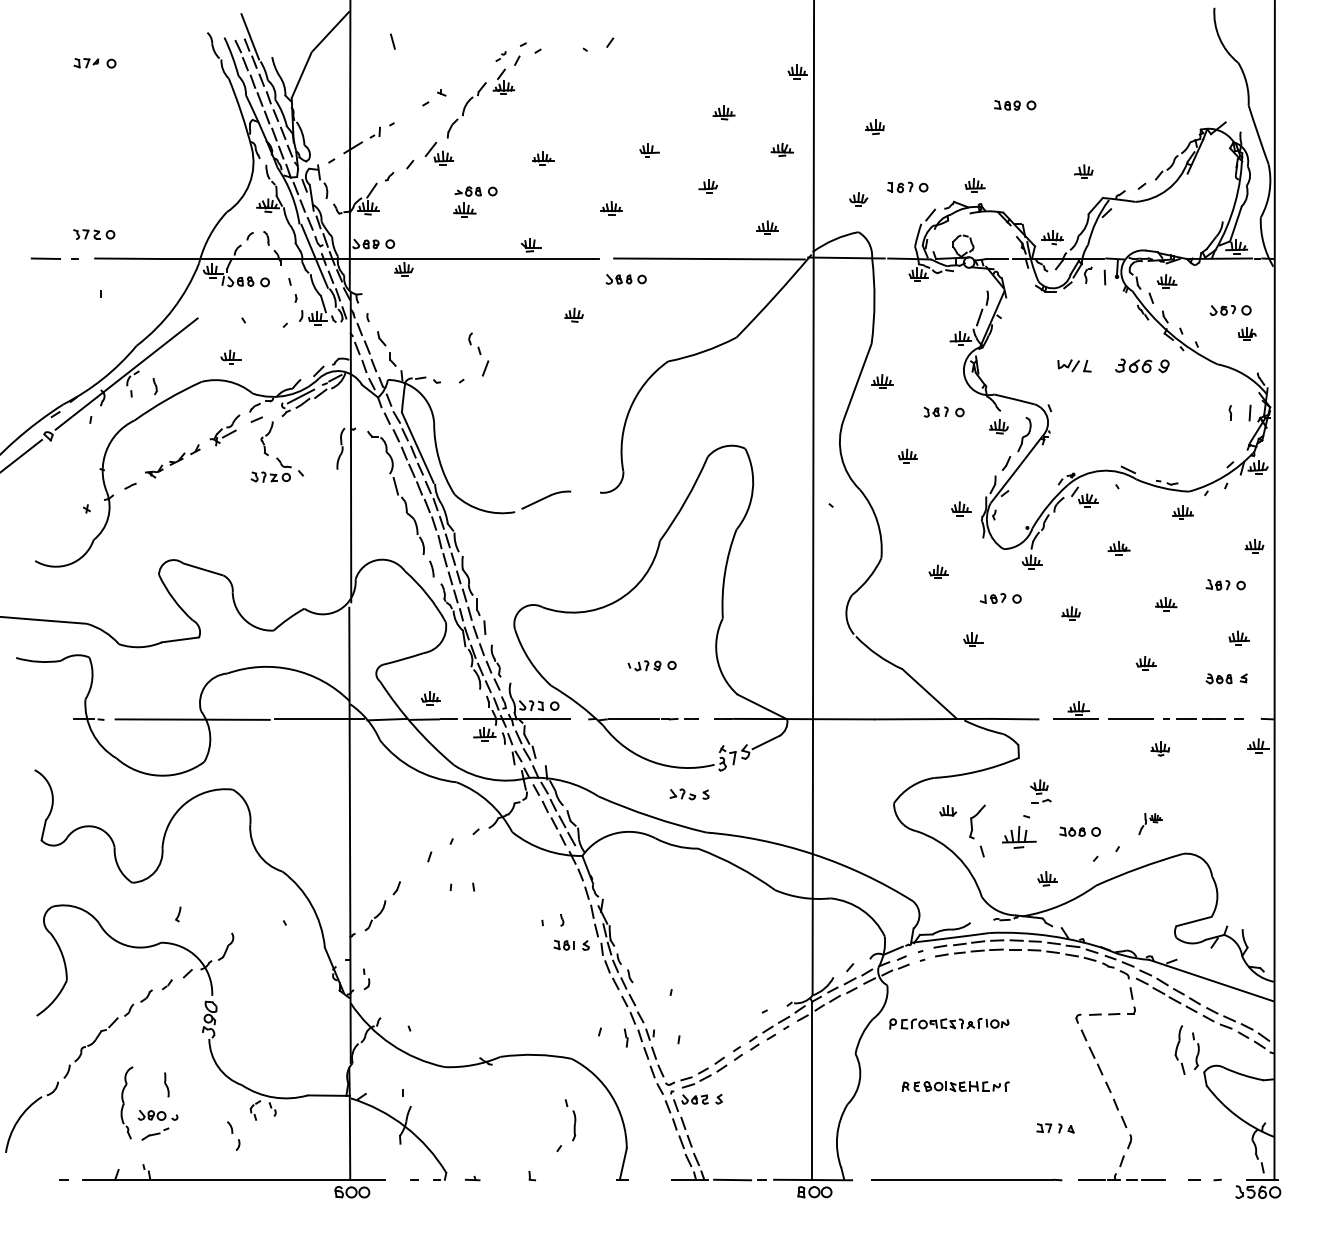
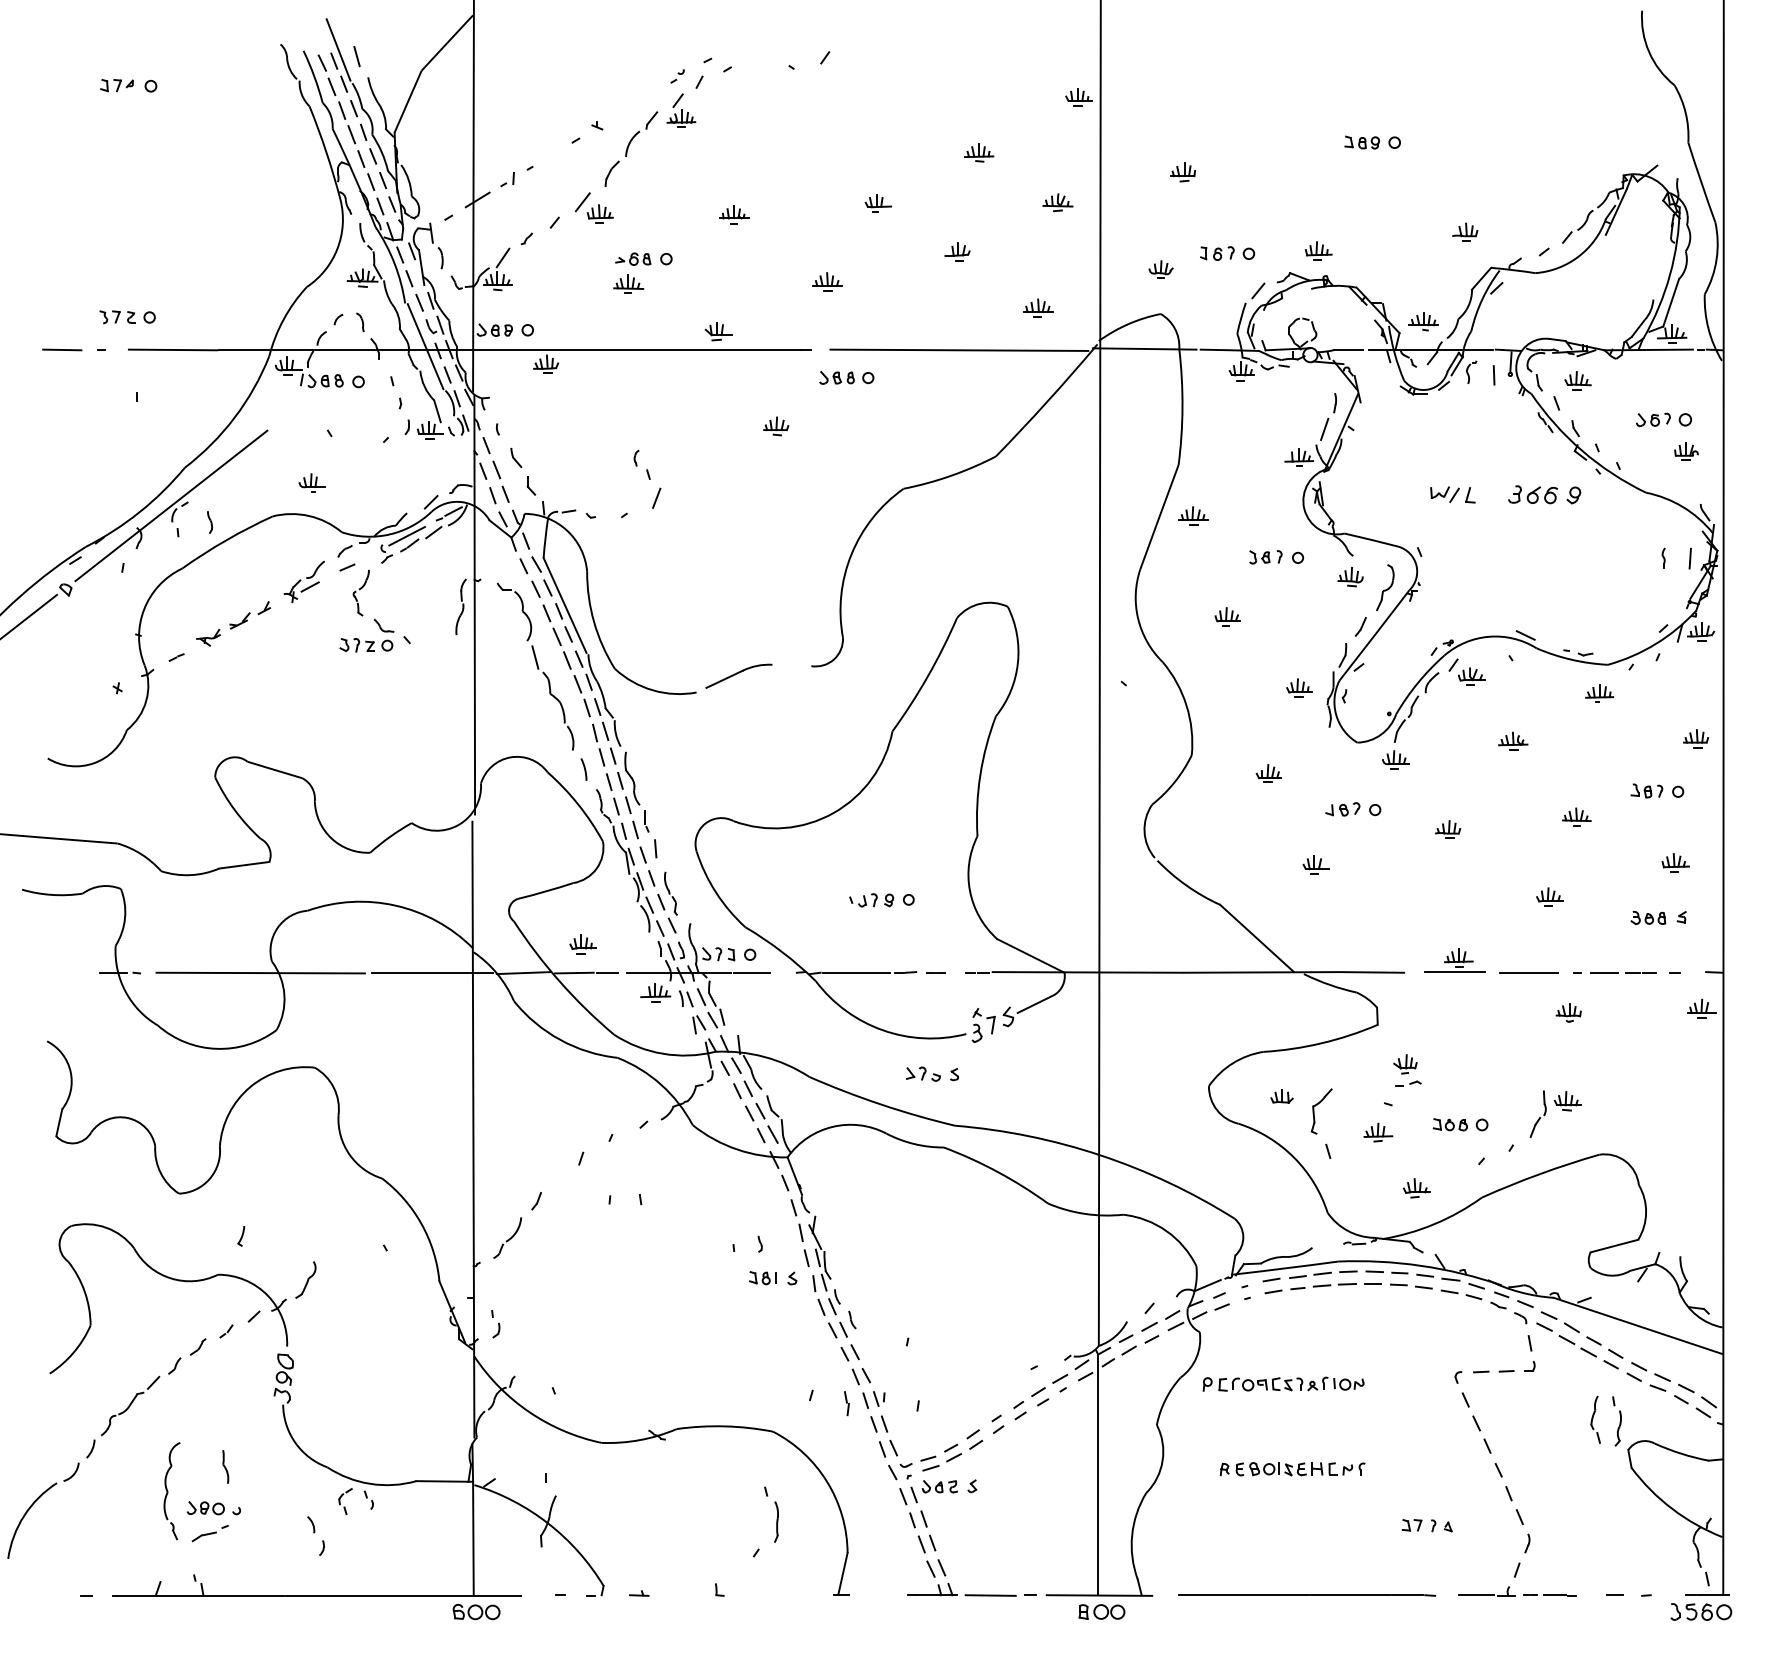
line: (392, 41) -> (356, 56), moved
part: (1150, 823) -> (1555, 1113), size x1.67
part: (1019, 837) -> (1378, 1132), size x0.62
part: (1179, 1049) -> (1594, 1419), size x0.71

